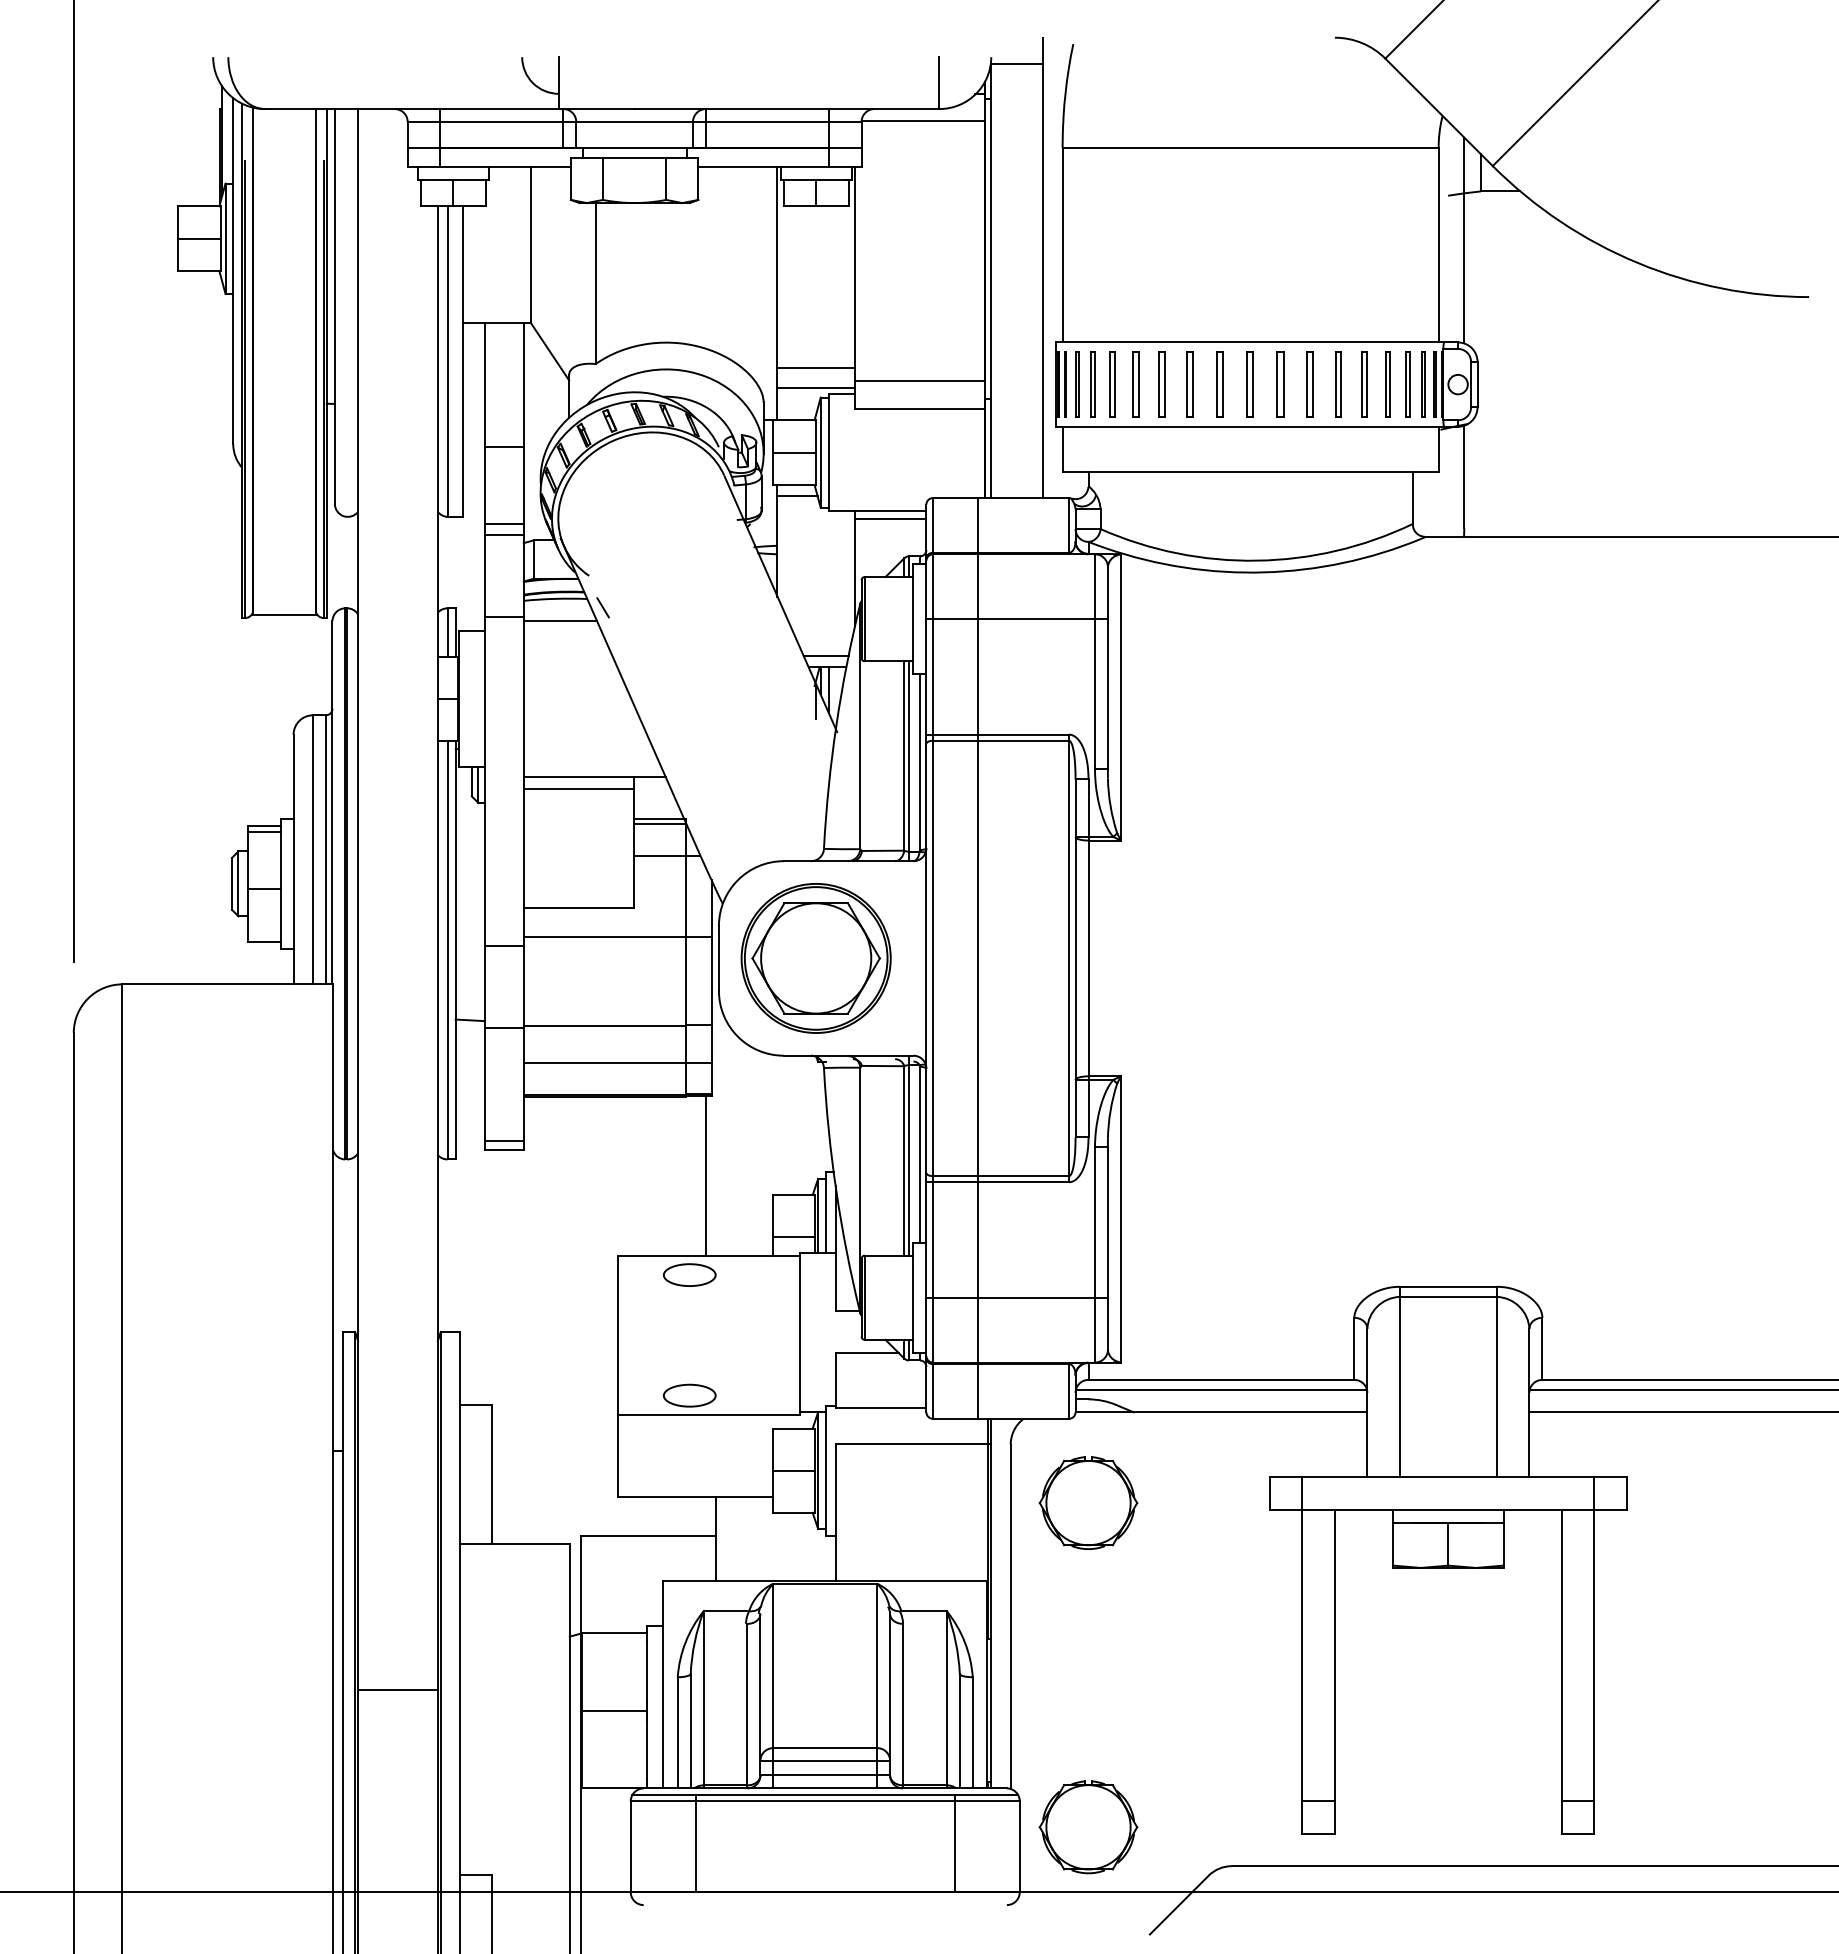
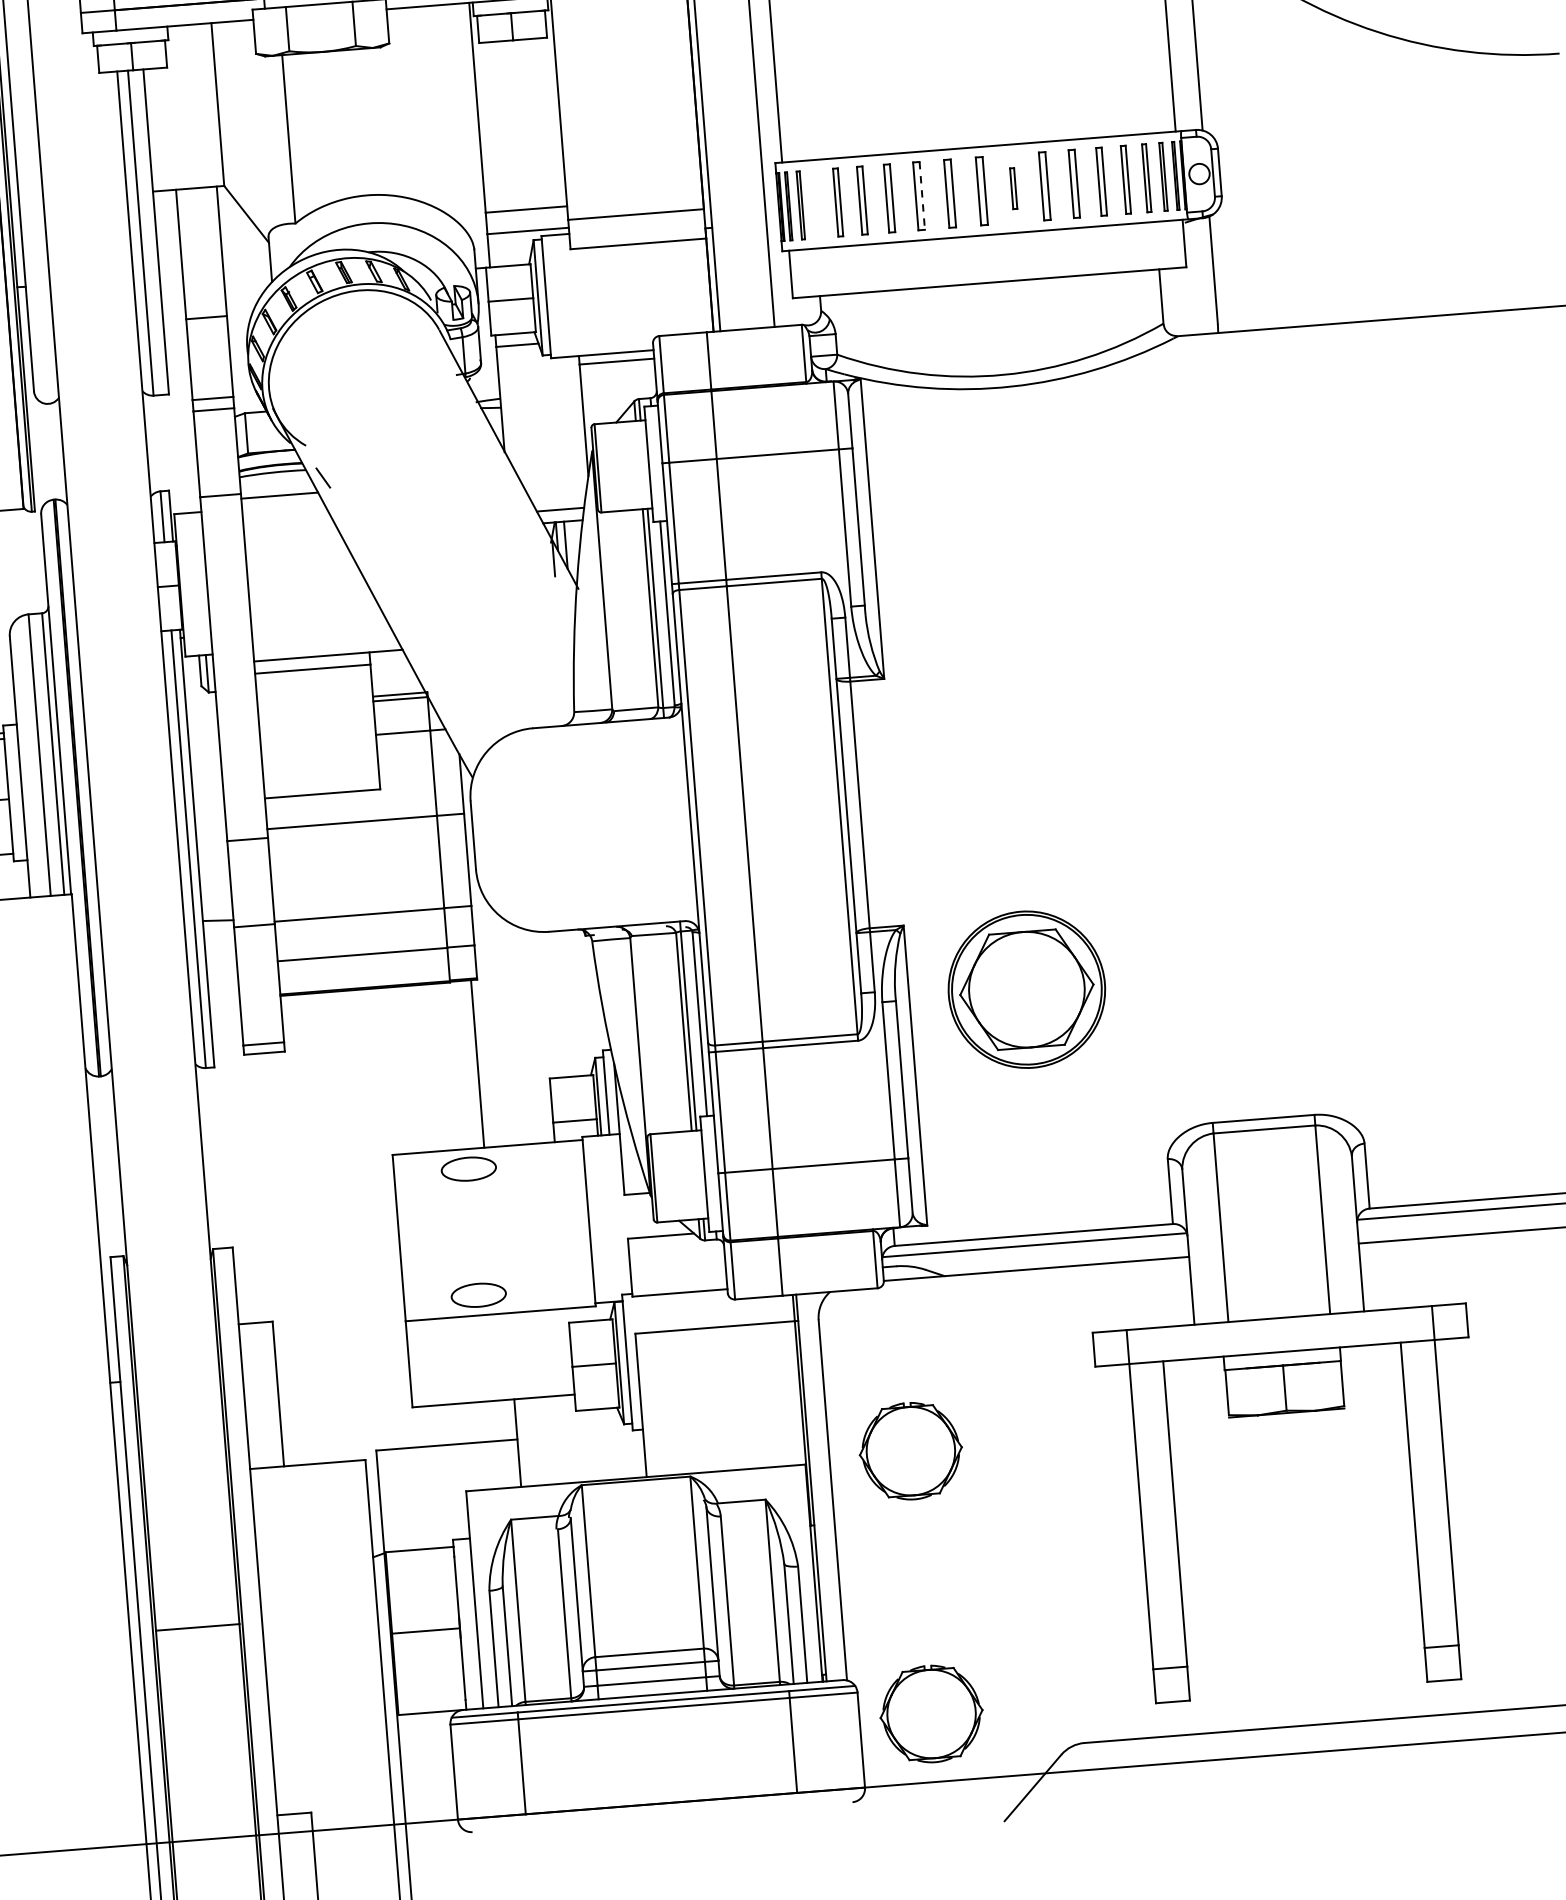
part: (1092, 384) -> (816, 204), removed
part: (1280, 384) -> (1013, 188), size x0.6
line: (1193, 385) -> (922, 196), solid -> dashed
part: (815, 958) -> (1026, 989), moved
part: (1088, 1502) -> (910, 1450), moved

